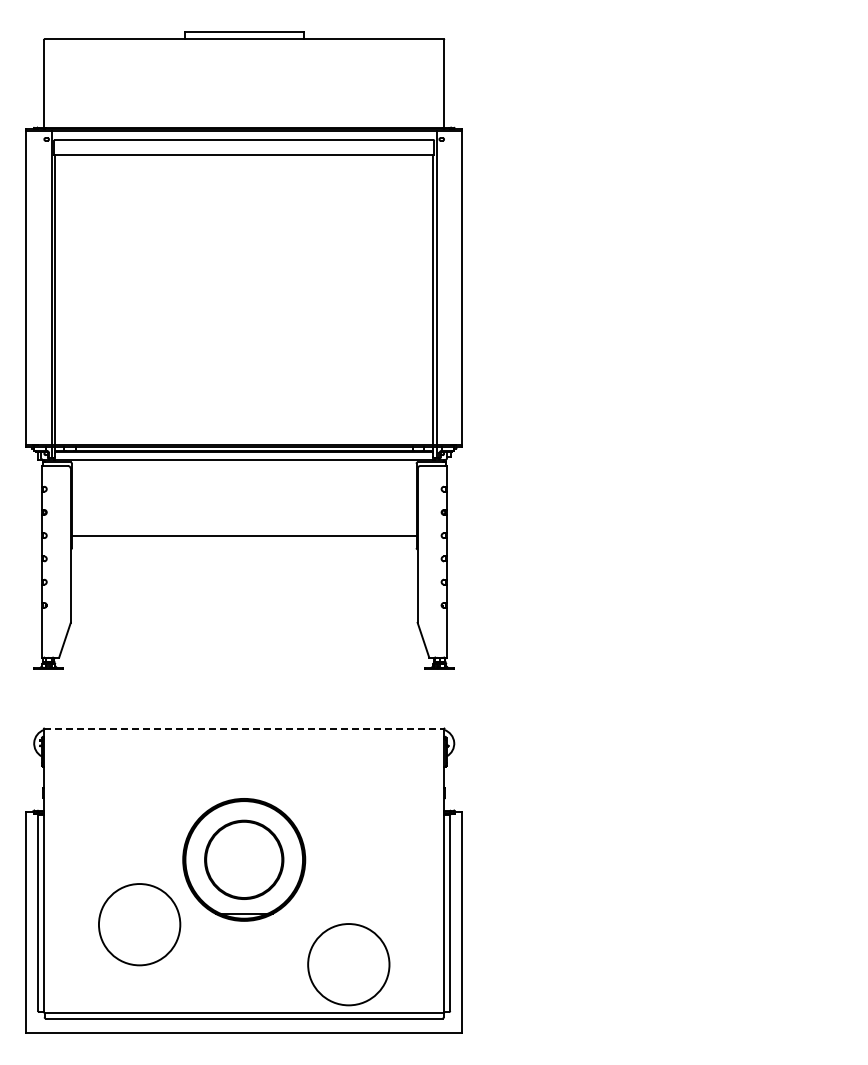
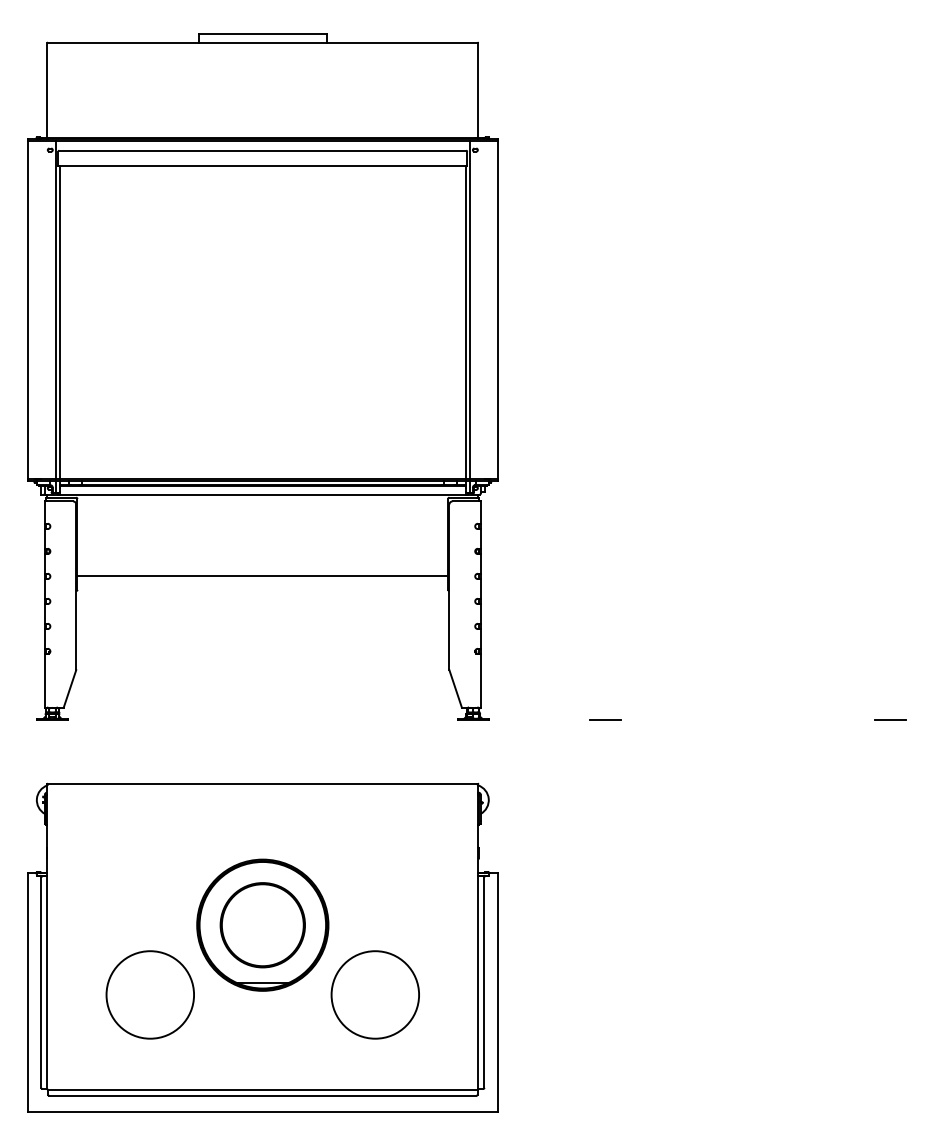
line: (562, 669) -> (605, 720), added
line: (826, 669) -> (889, 720), added
line: (244, 728) -> (263, 783), dashed -> solid
circle: (348, 964) -> (375, 994), moved

